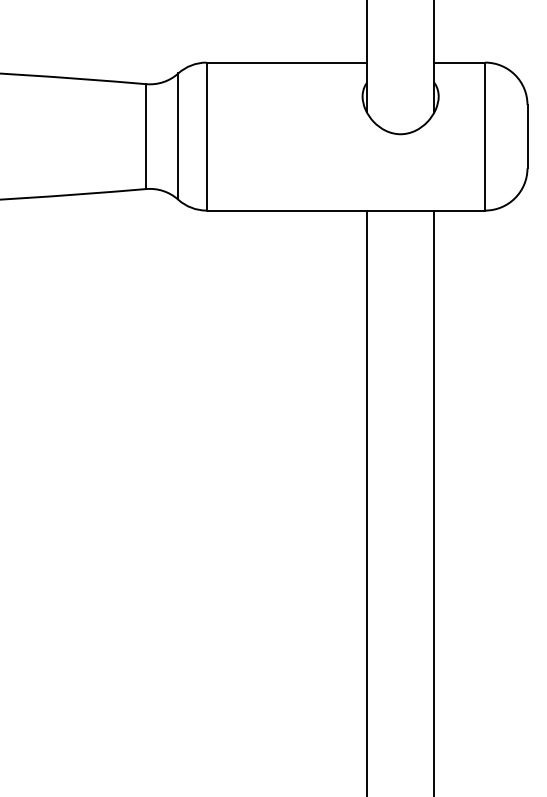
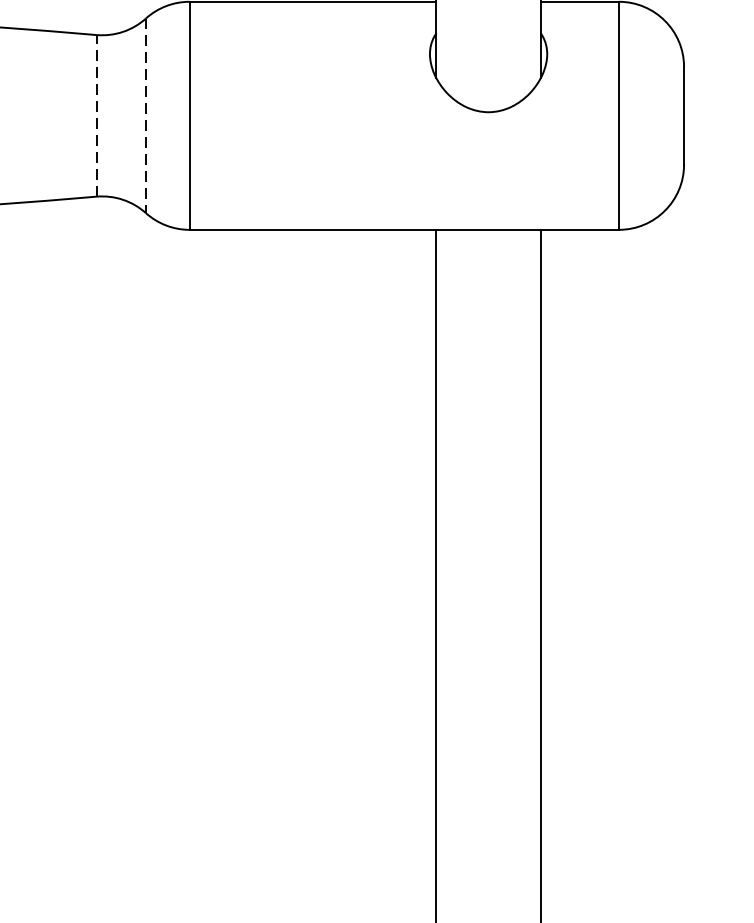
line: (146, 136) -> (96, 115), solid -> dashed
line: (178, 136) -> (146, 115), solid -> dashed

